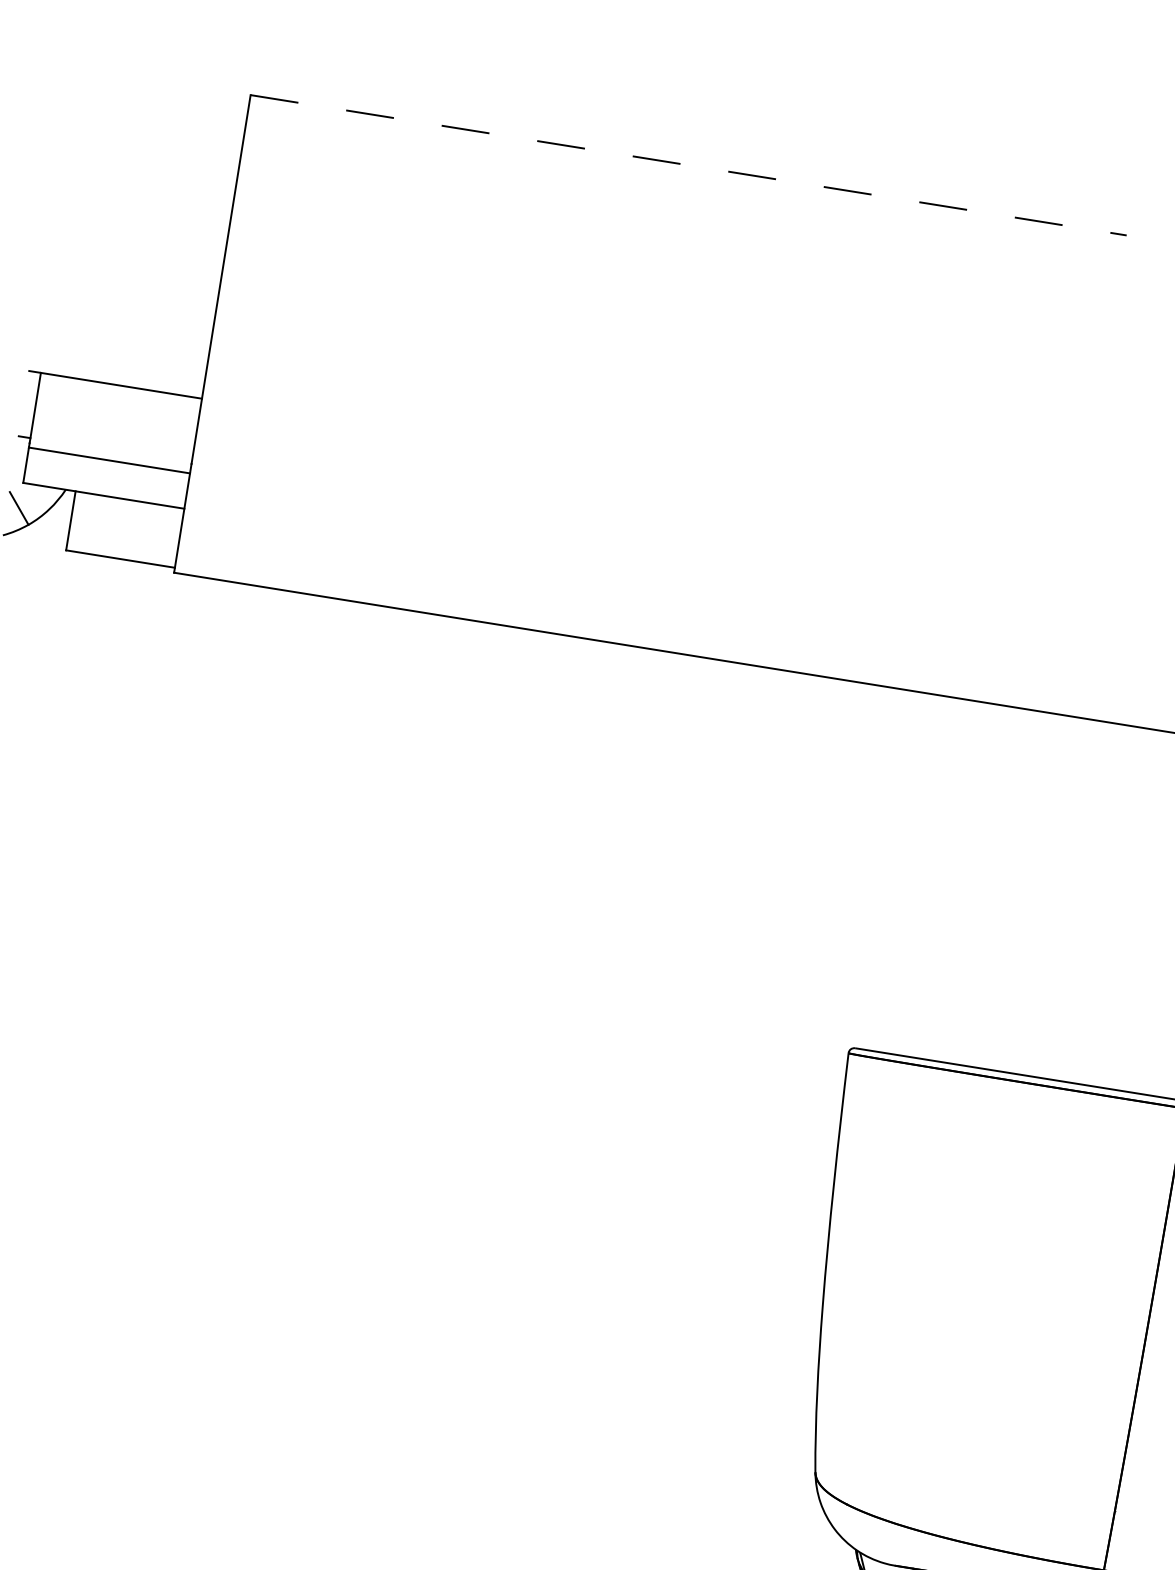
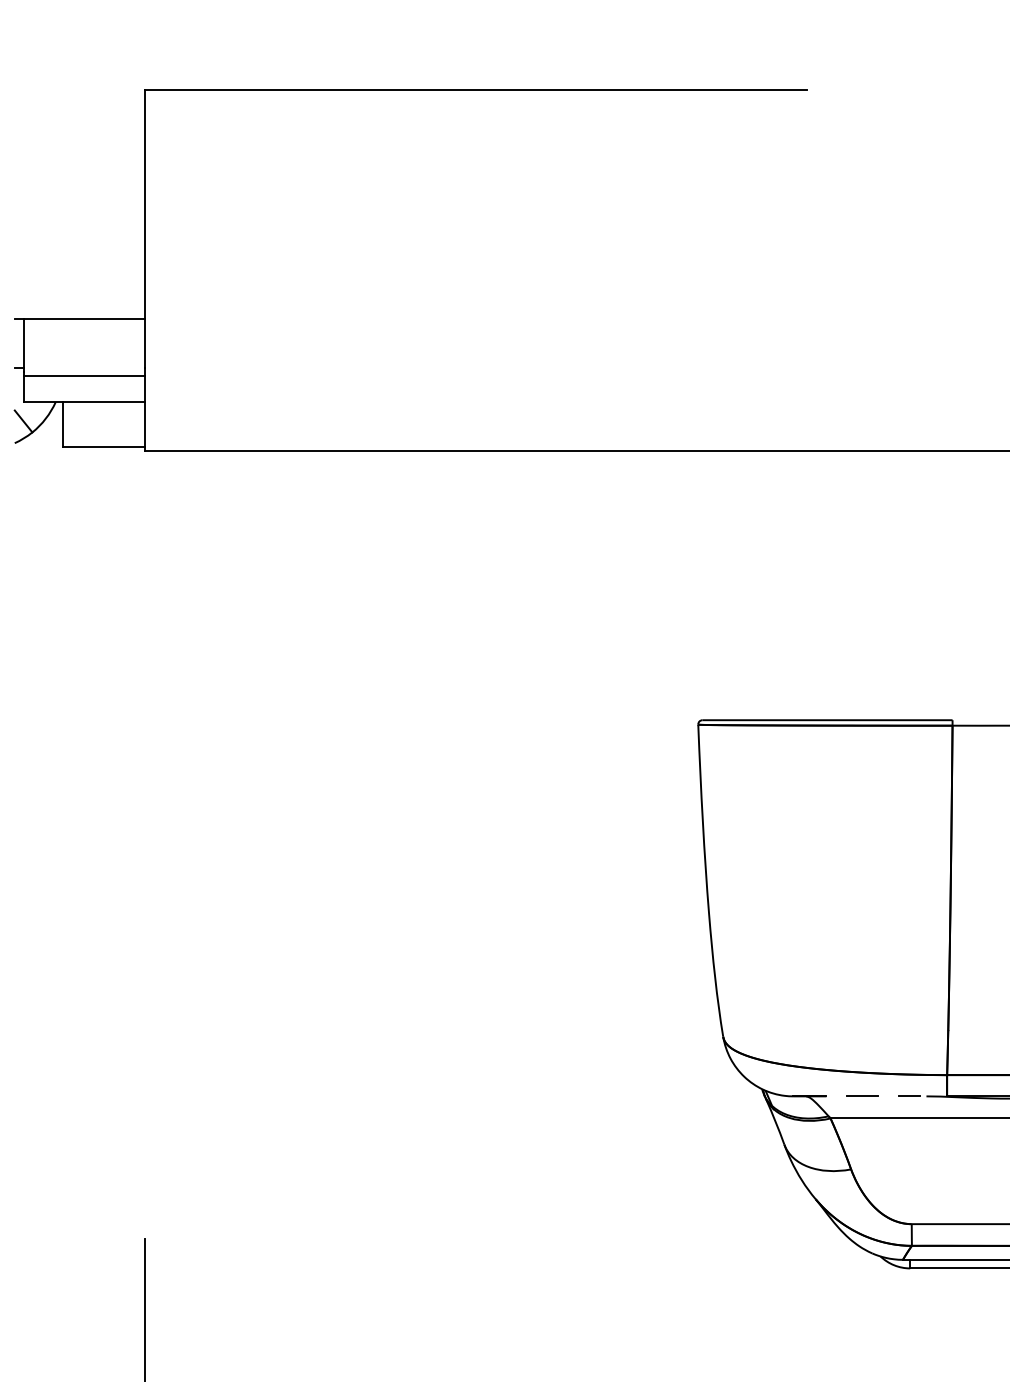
line: (688, 164) -> (475, 89), dashed -> solid

